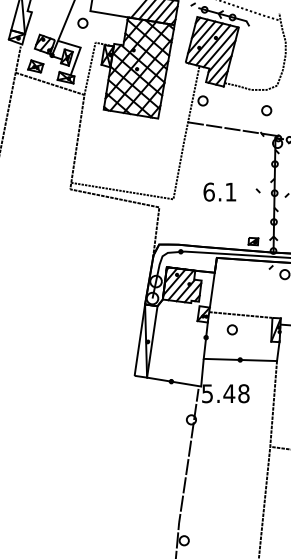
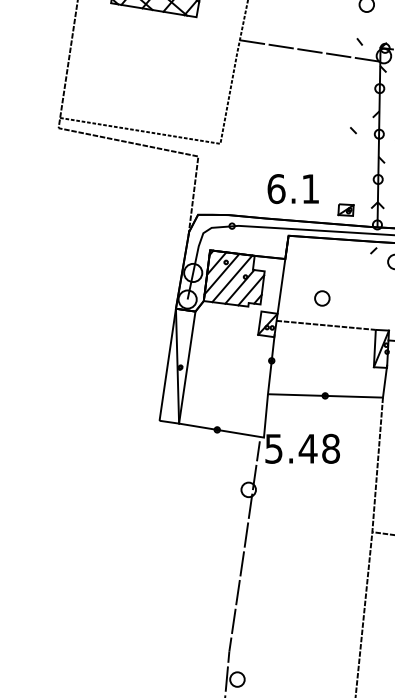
line: (232, 129) -> (309, 51), moved
text: (219, 191) -> (292, 188), moved
part: (231, 329) -> (320, 297), moved

